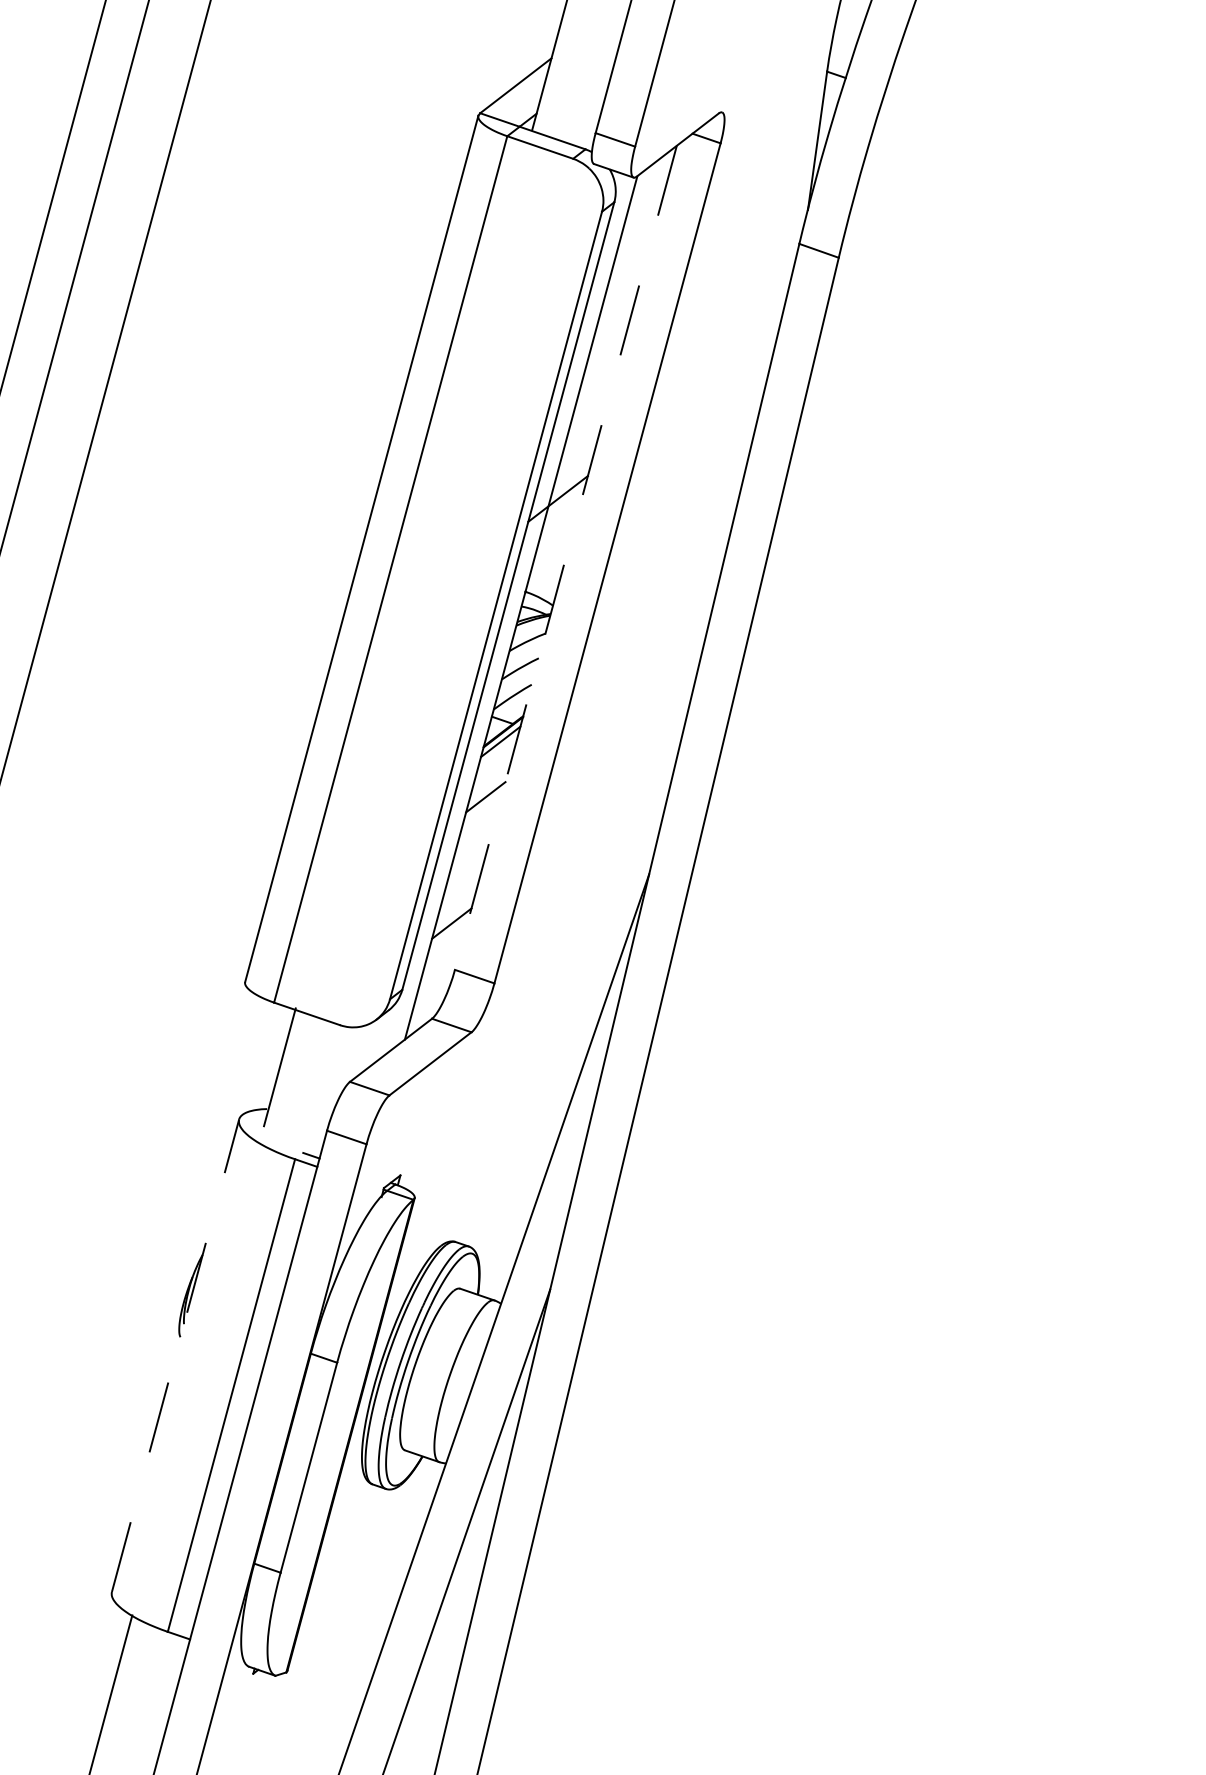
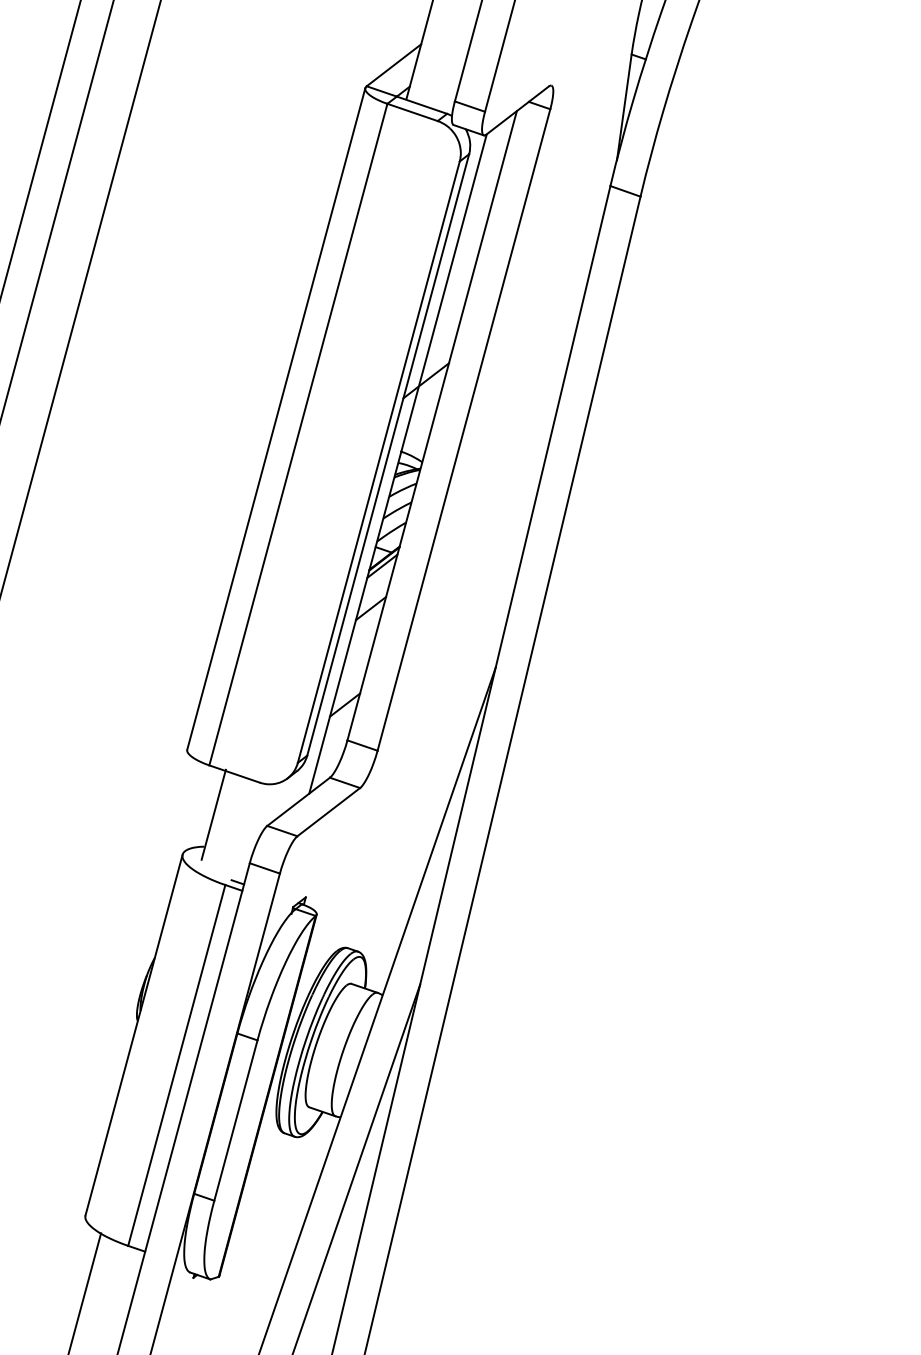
line: (565, 557) -> (431, 425), dashed -> solid
line: (175, 1355) -> (134, 1034), dashed -> solid

